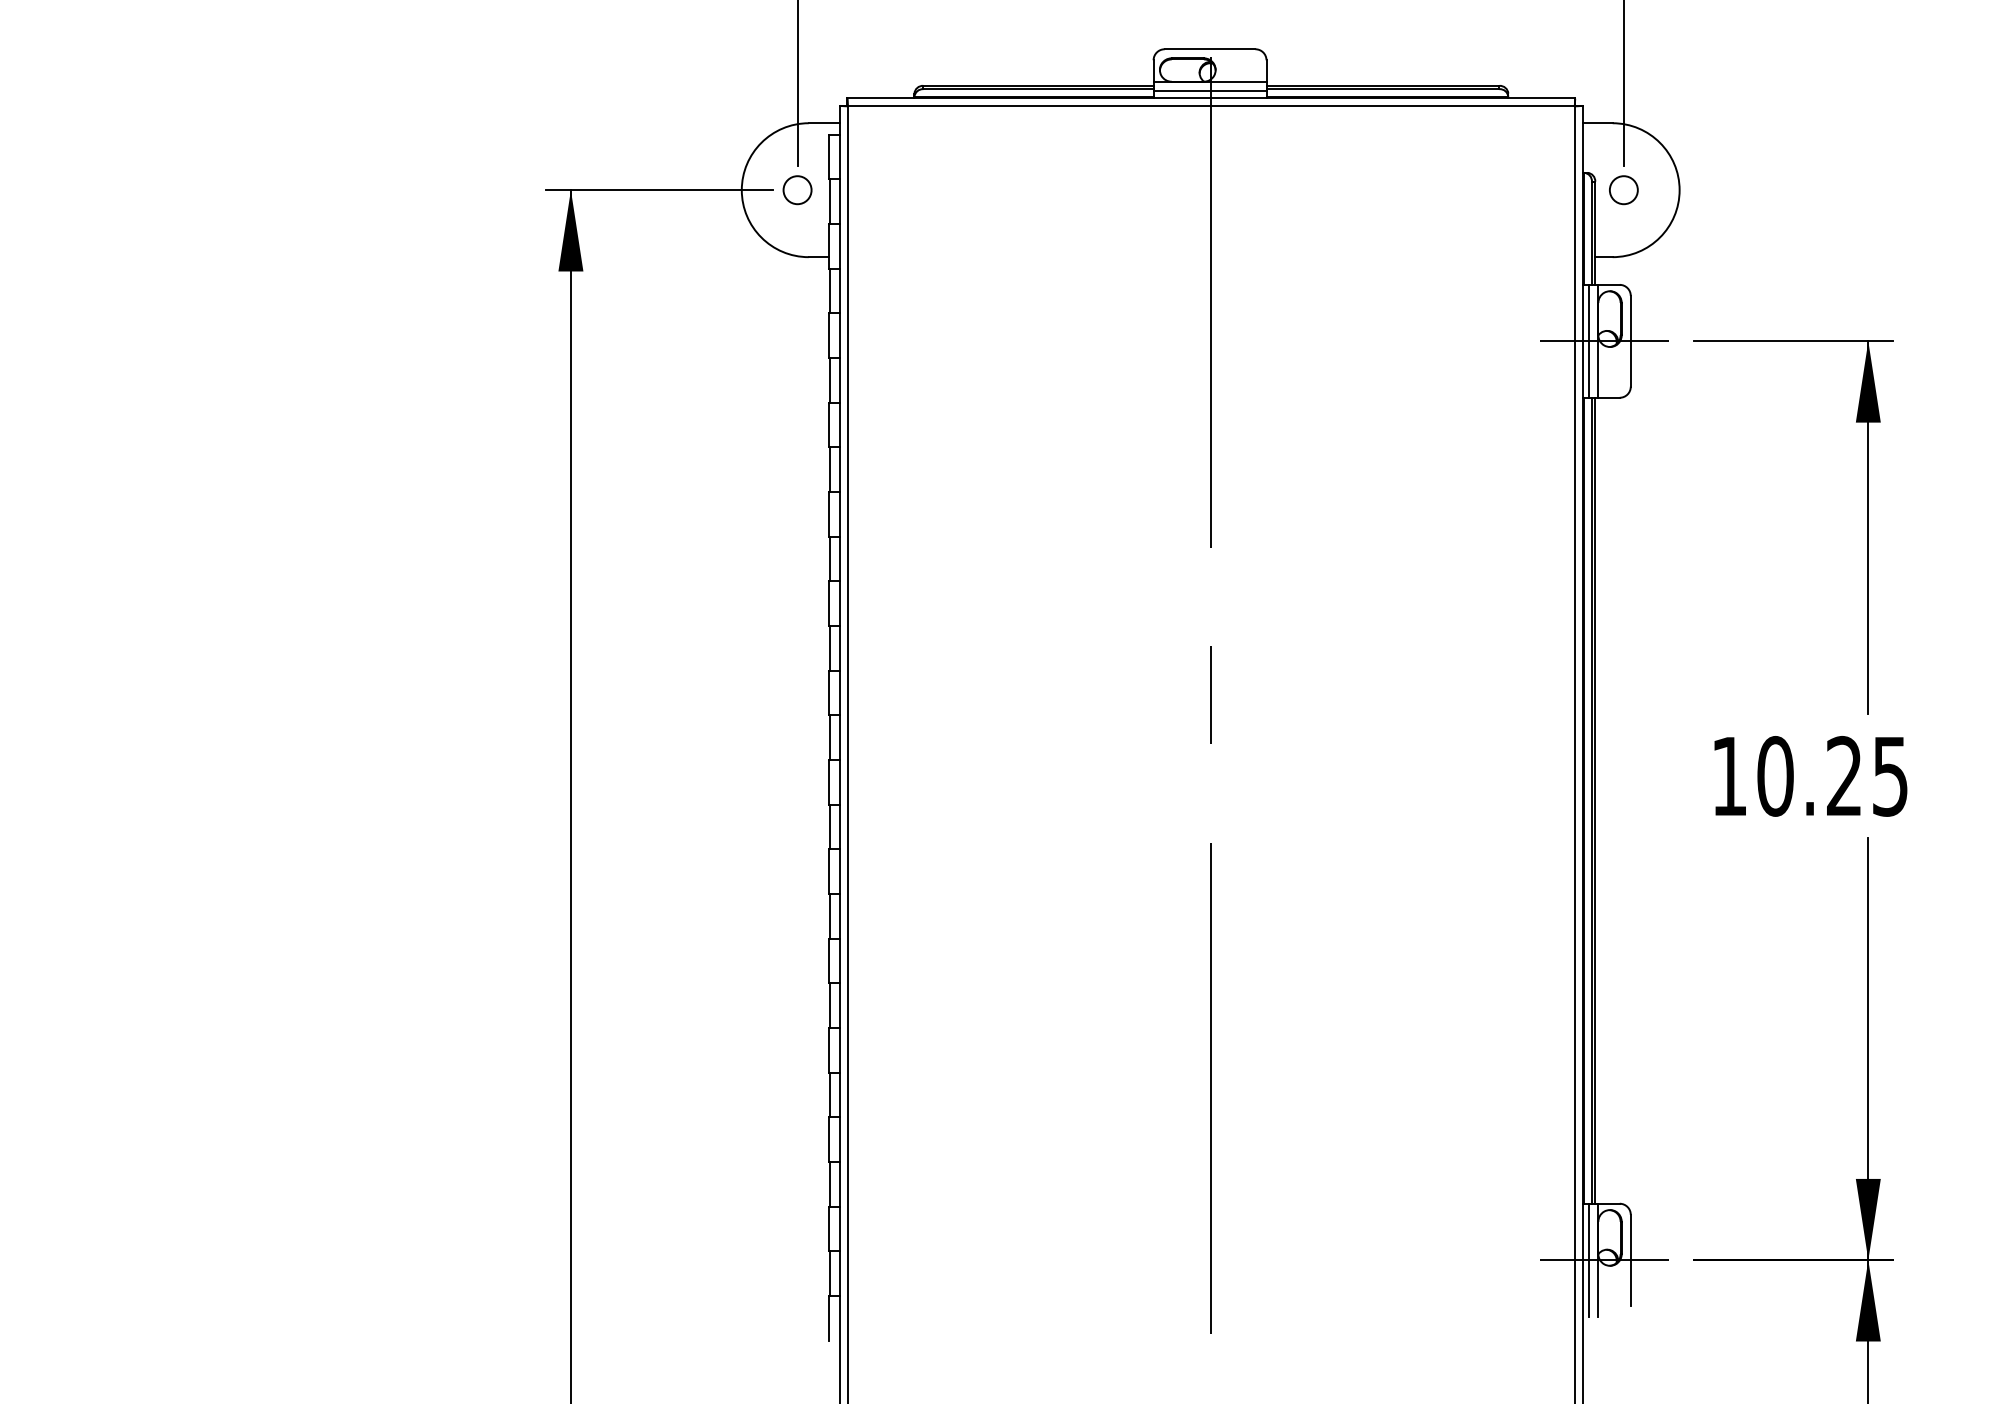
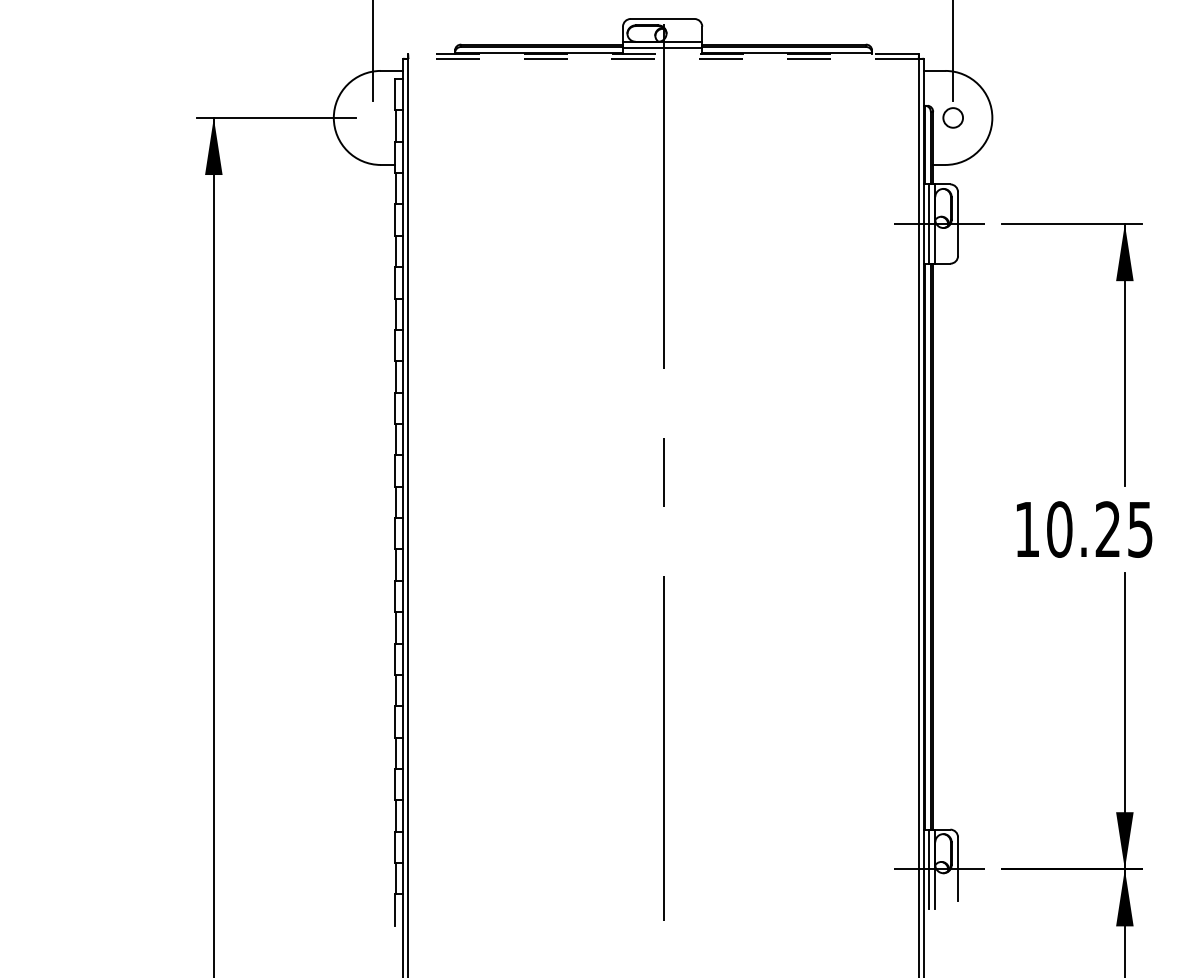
line: (1211, 98) -> (663, 53), solid -> dashed
line: (1210, 106) -> (662, 59), solid -> dashed
circle: (797, 190) -> (372, 118), removed

